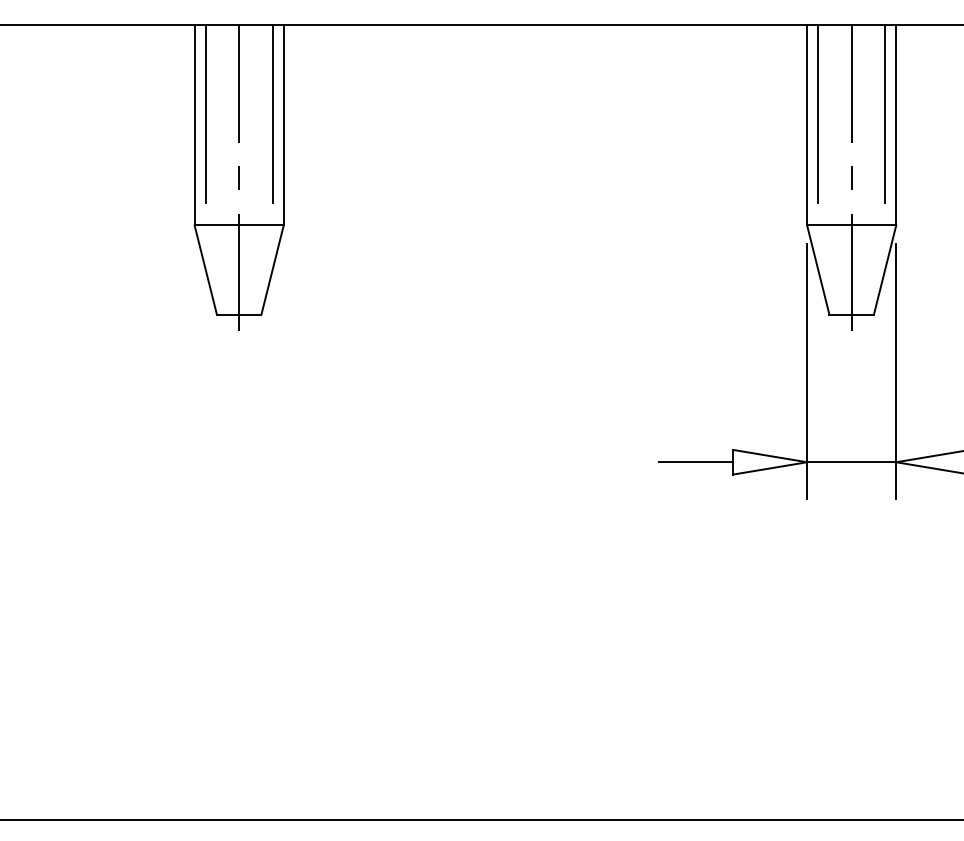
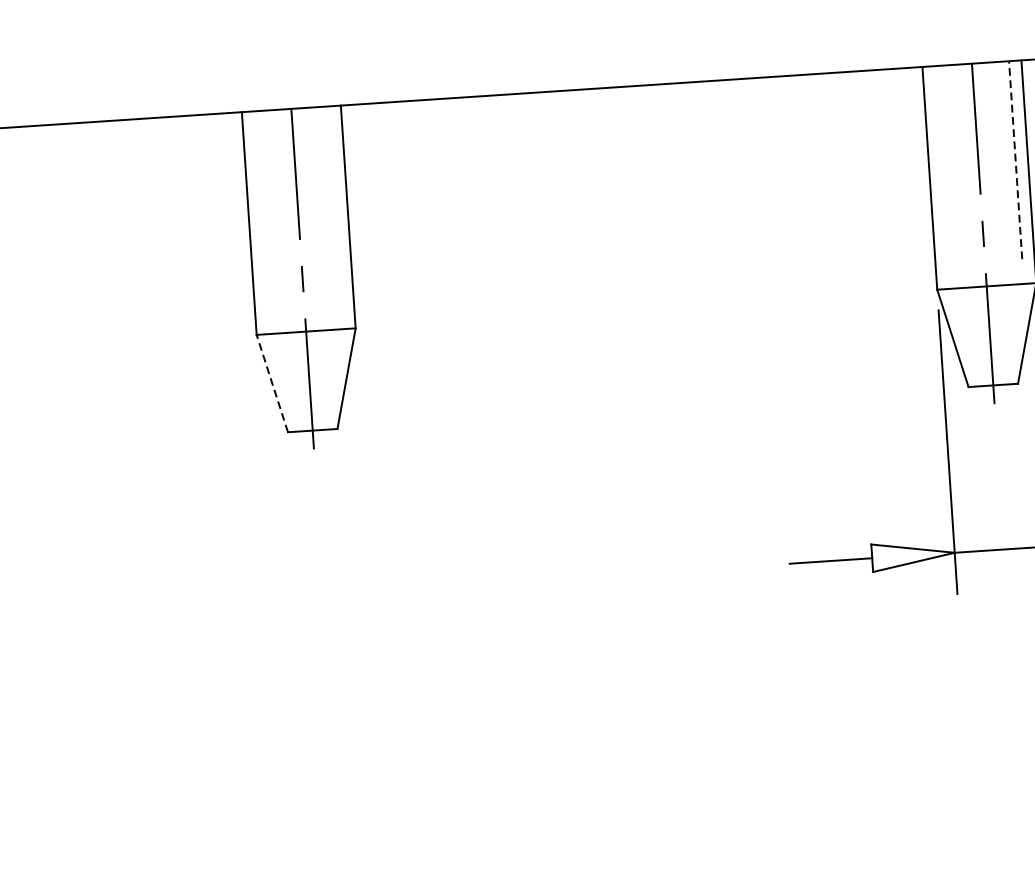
line: (885, 113) -> (1016, 159), solid -> dashed
line: (205, 114) -> (260, 210), removed
line: (272, 114) -> (334, 205), removed
line: (818, 114) -> (941, 165), removed
line: (205, 270) -> (272, 384), solid -> dashed

